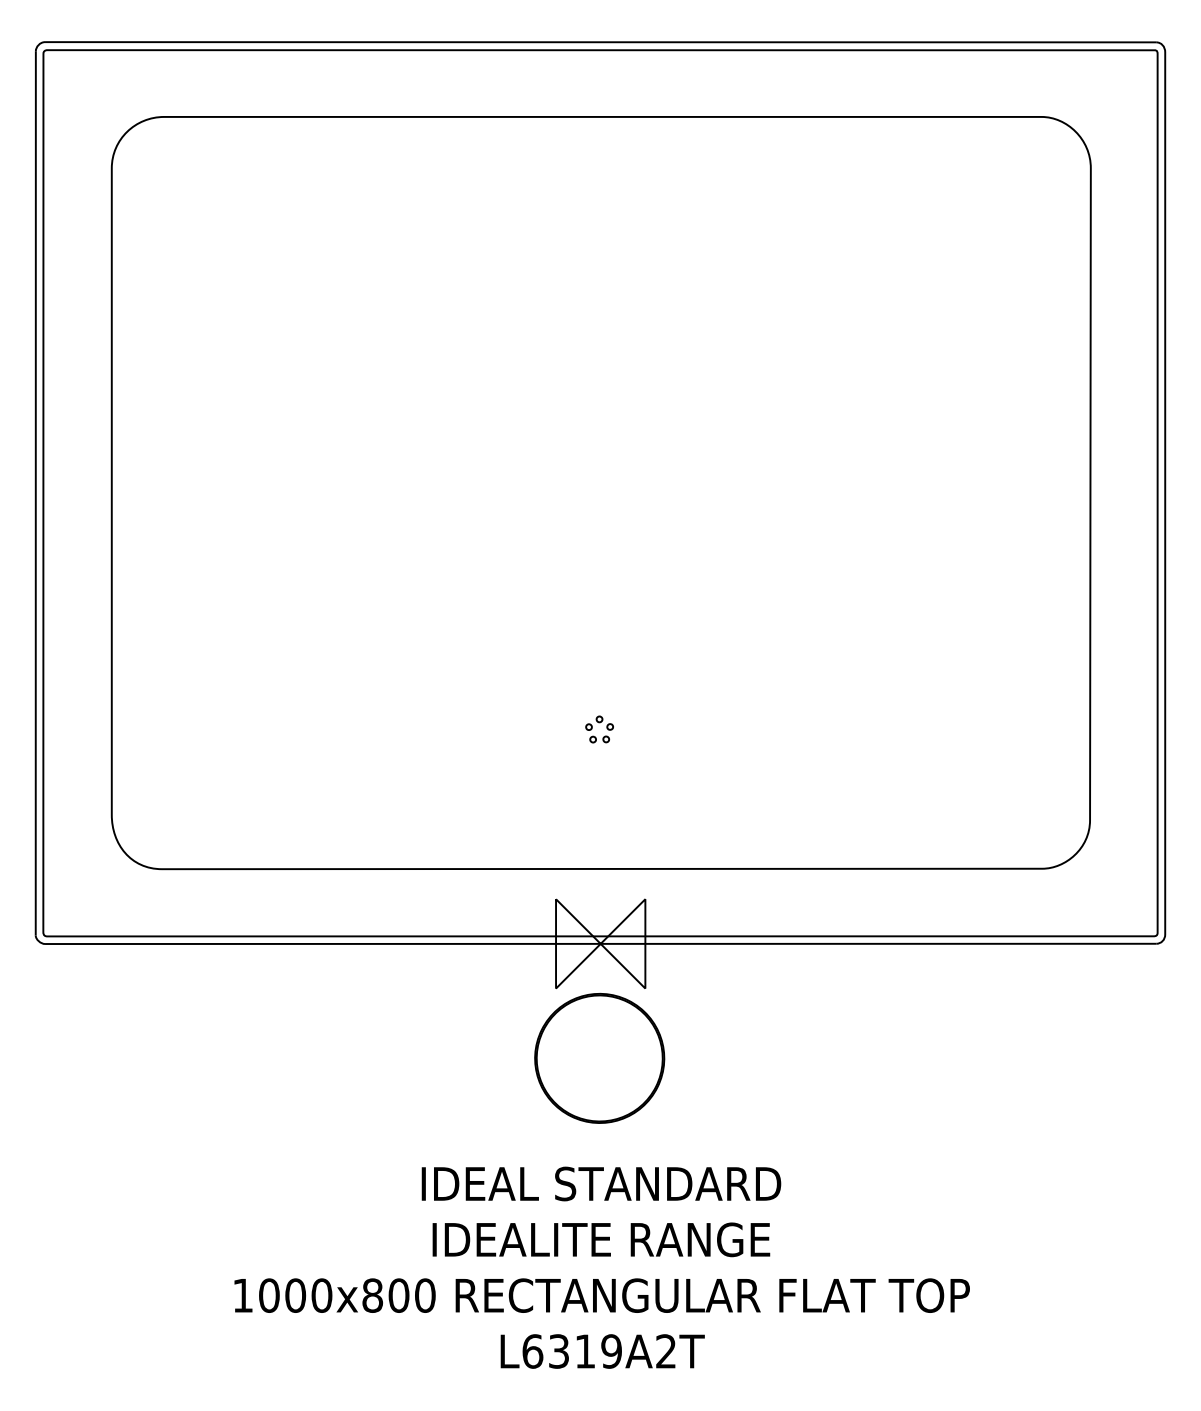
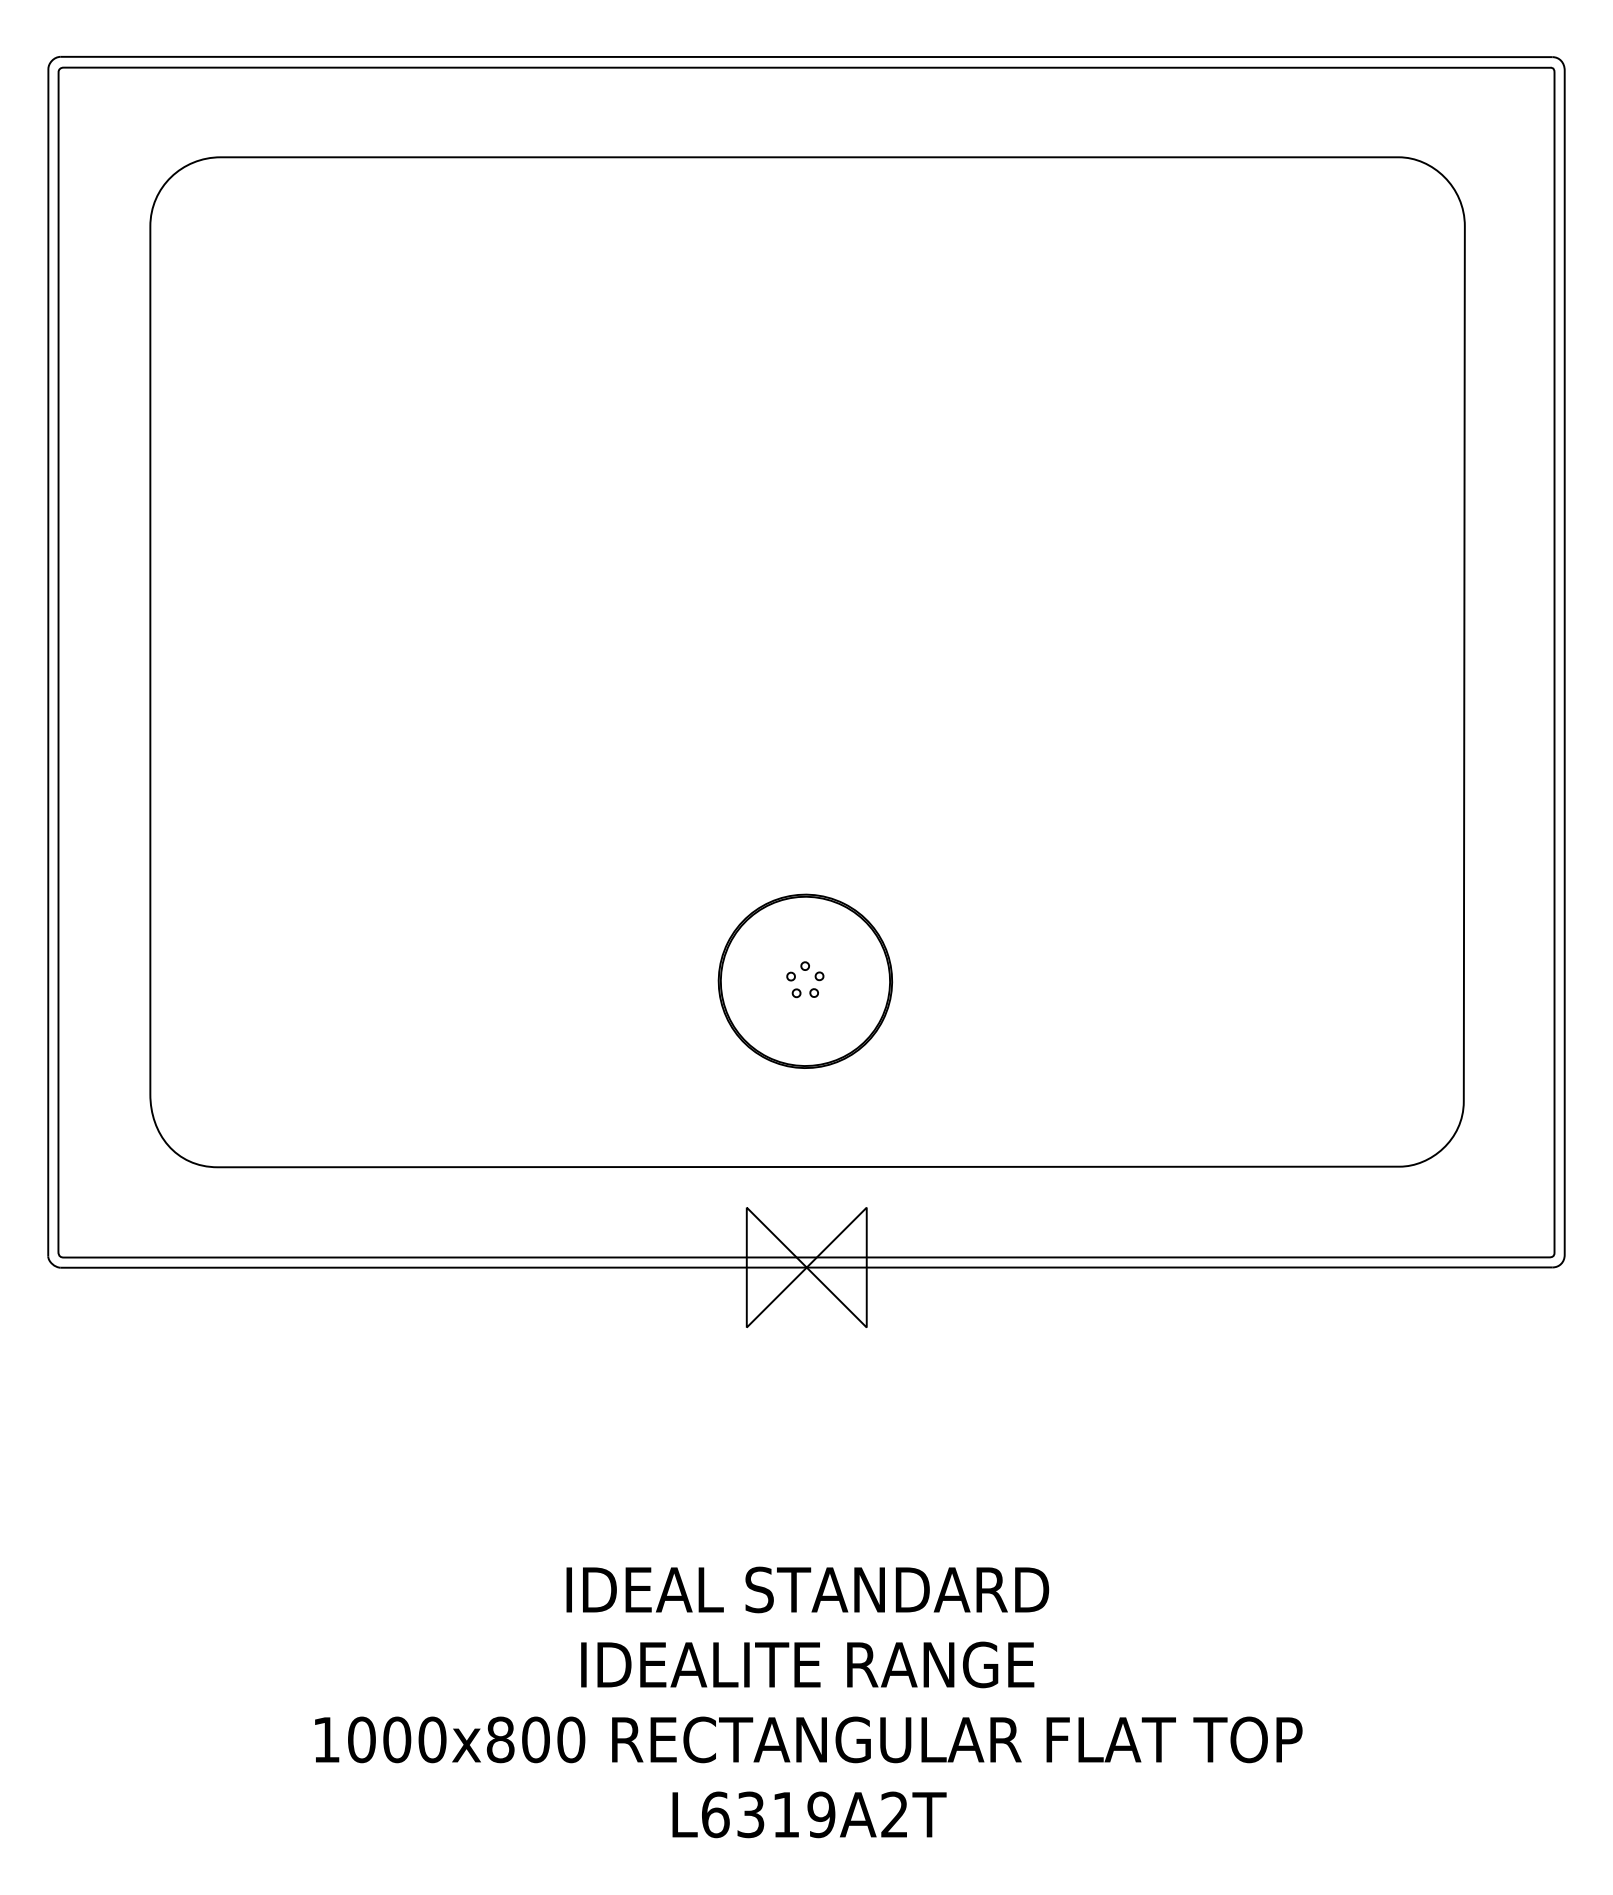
part: (599, 1057) -> (805, 980), moved

